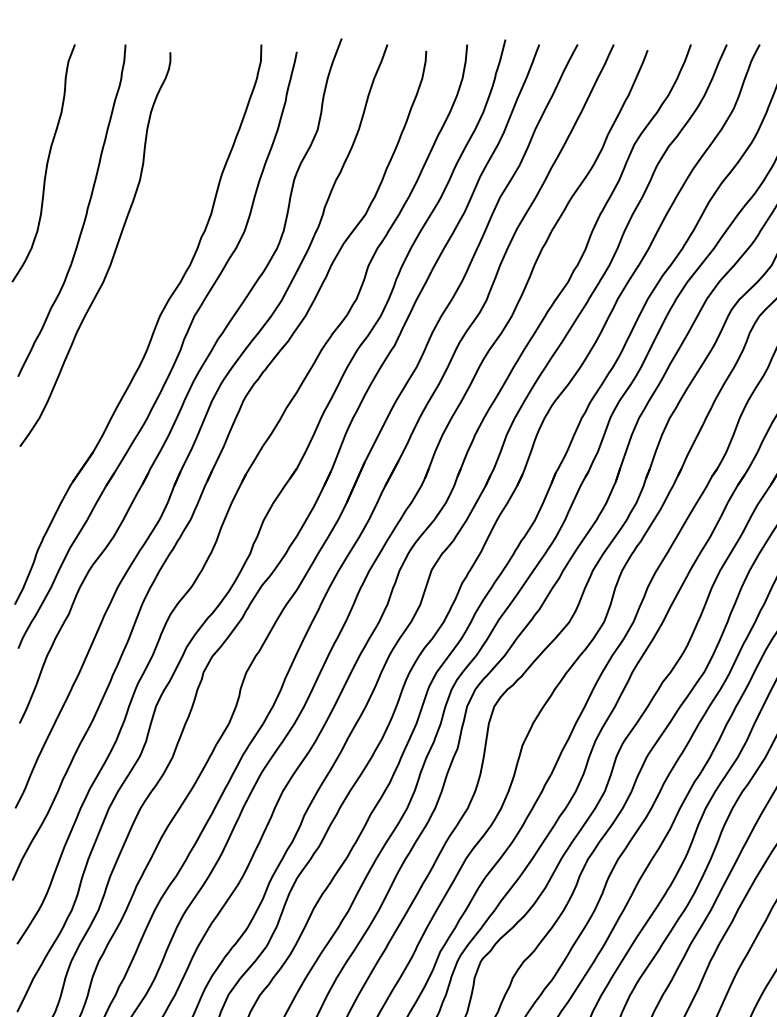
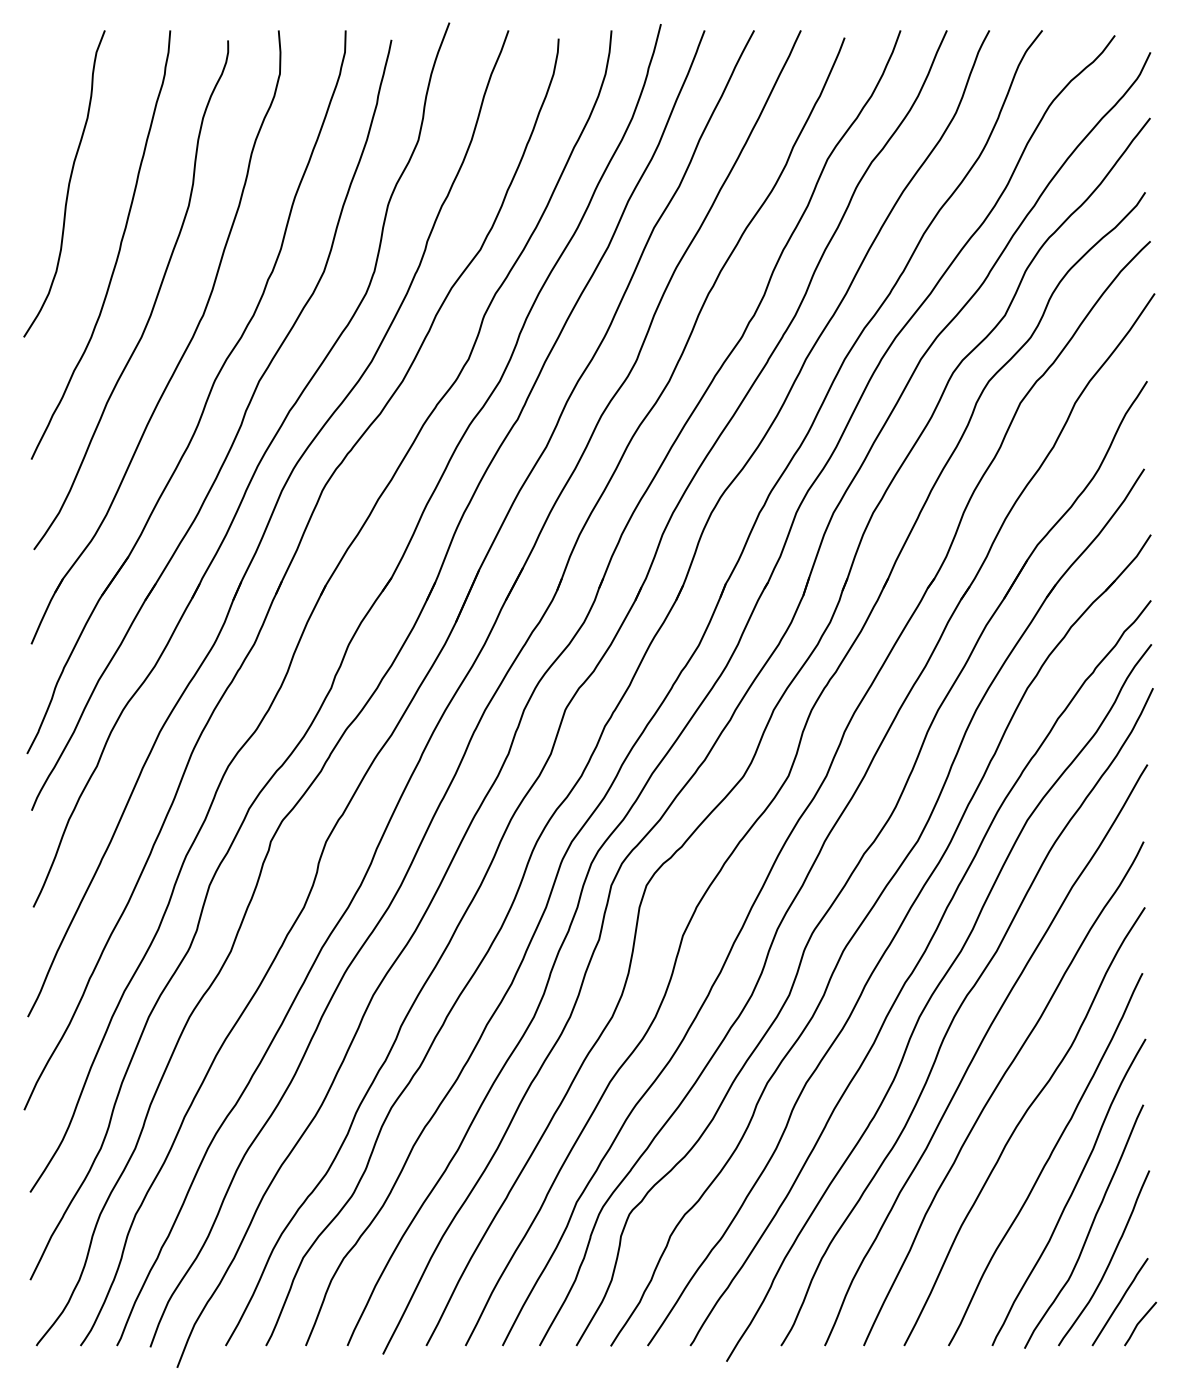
part: (135, 293) -> (183, 352), added

